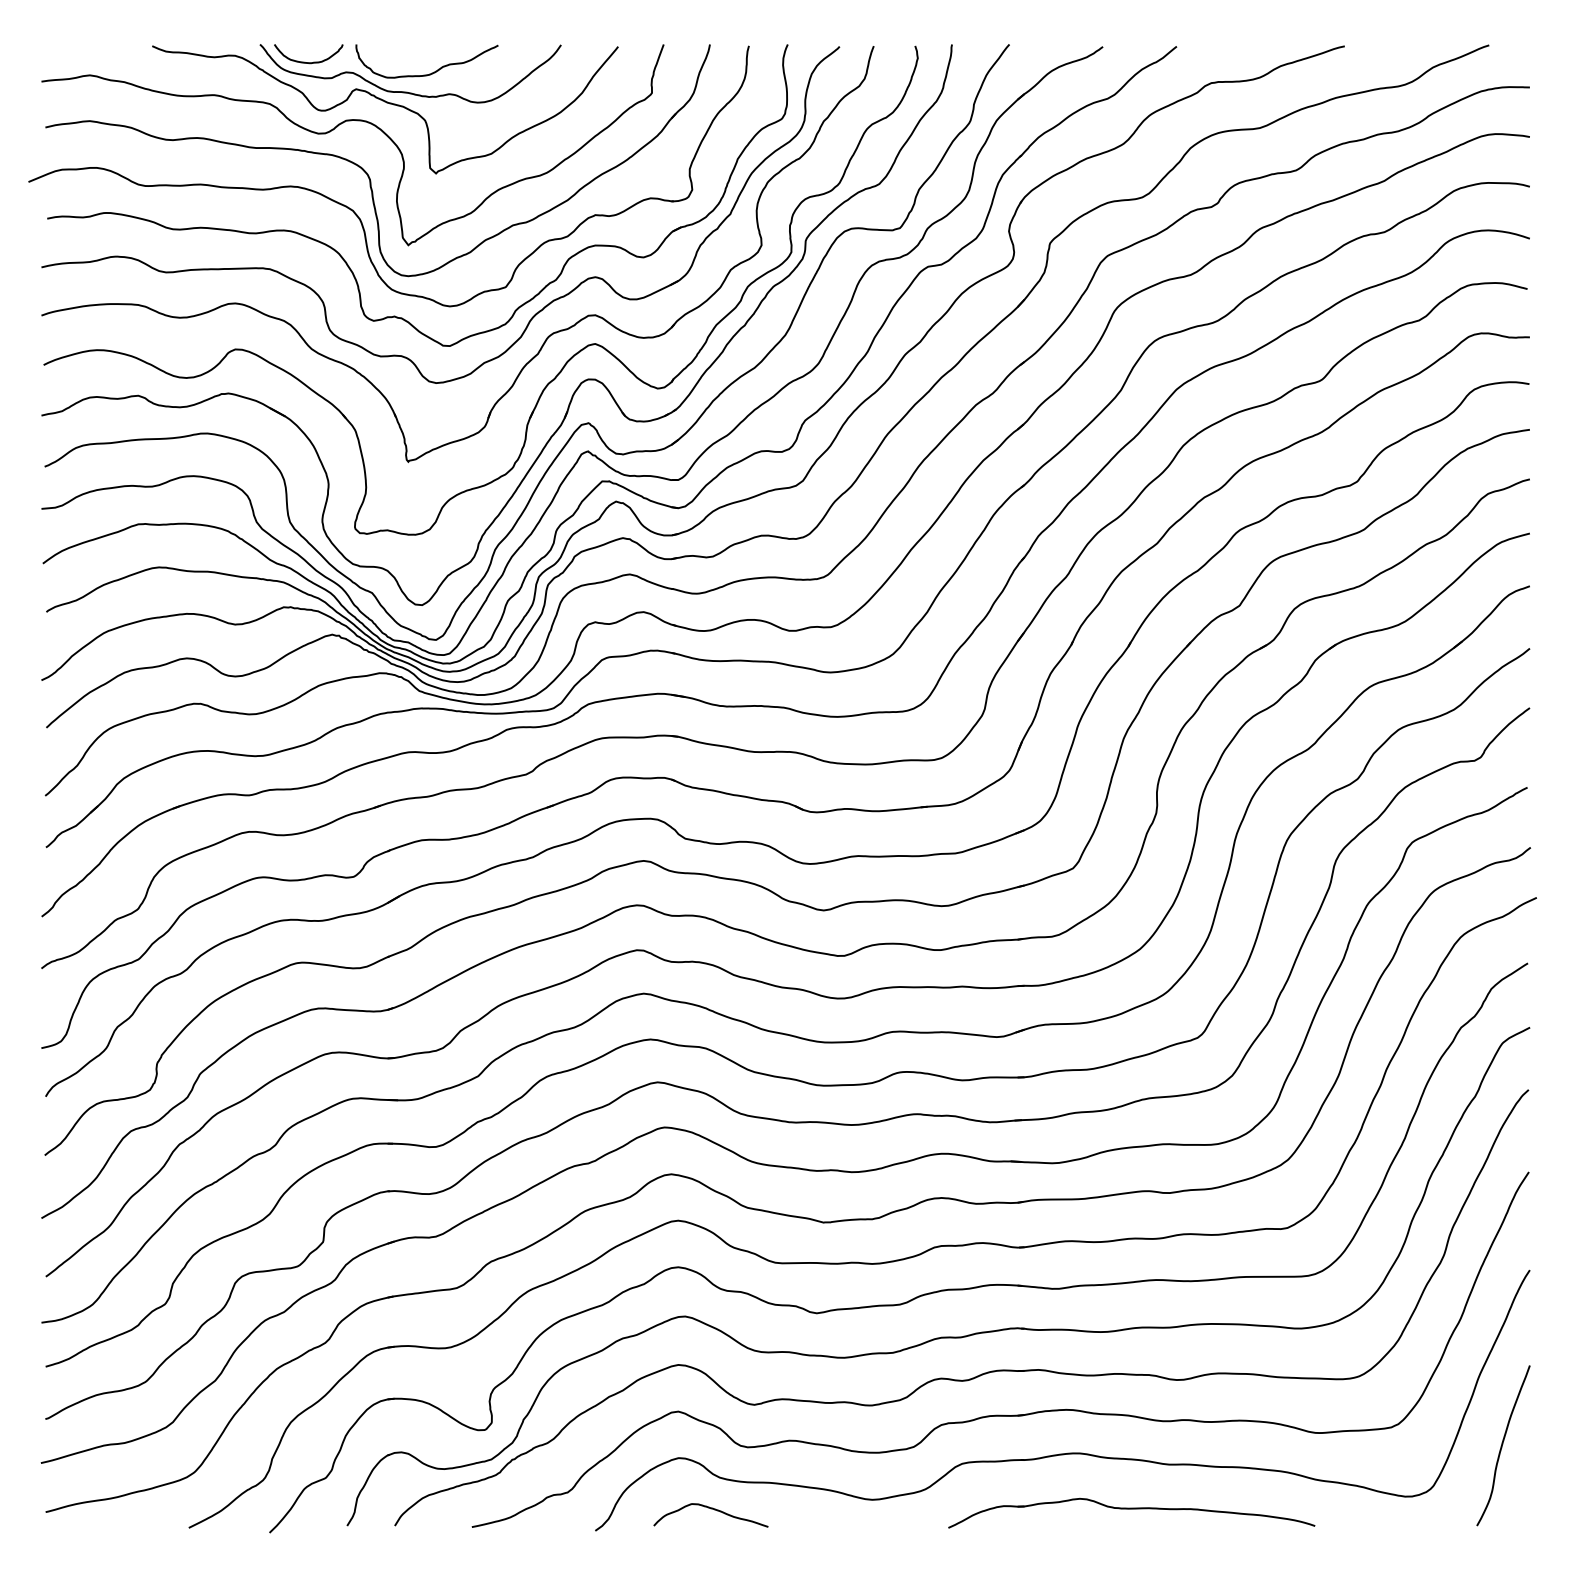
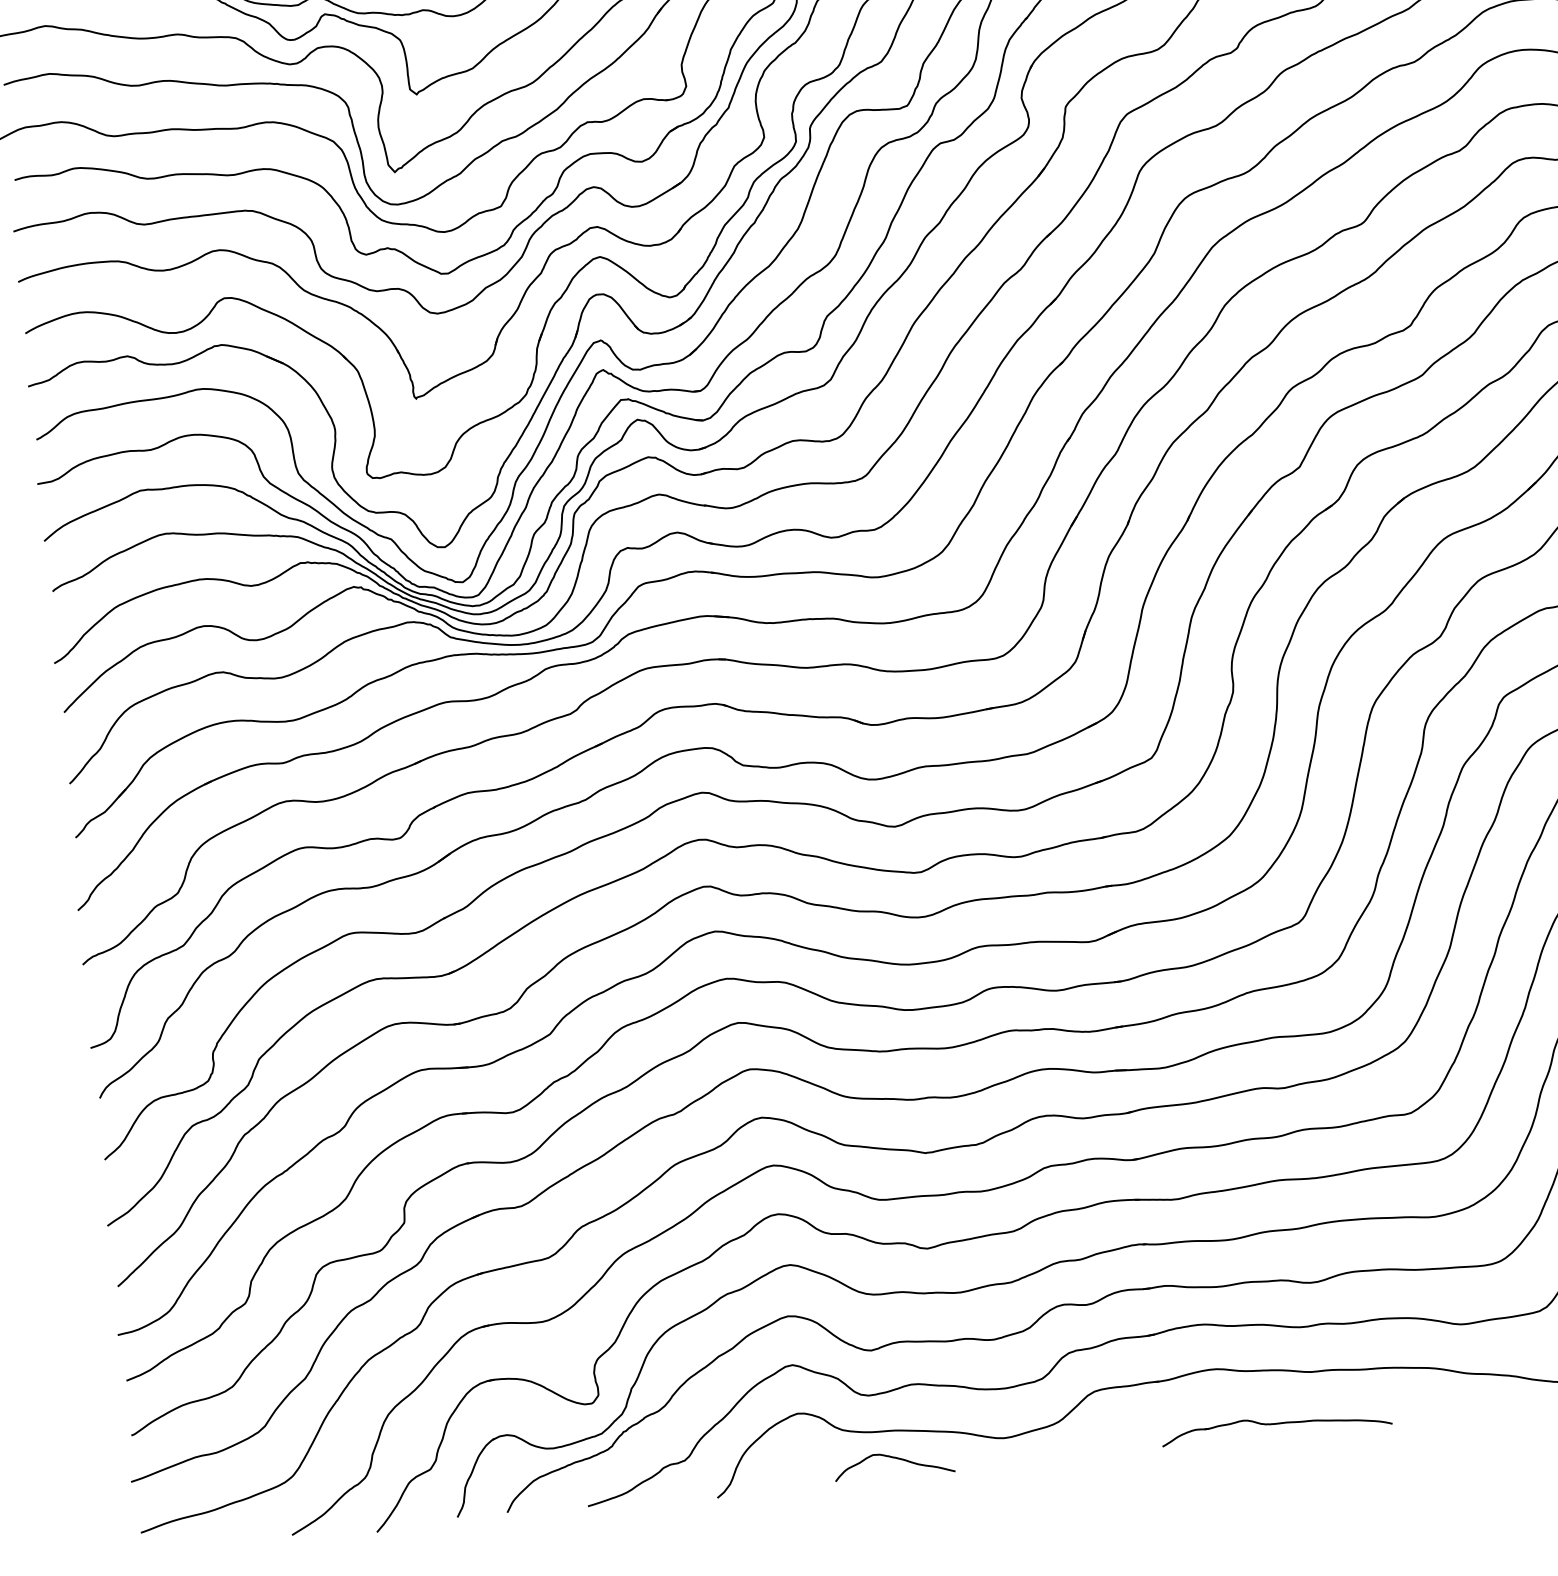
curve: (711, 1509) -> (894, 1458), moved
part: (1131, 1513) -> (1276, 1426), size x0.6

